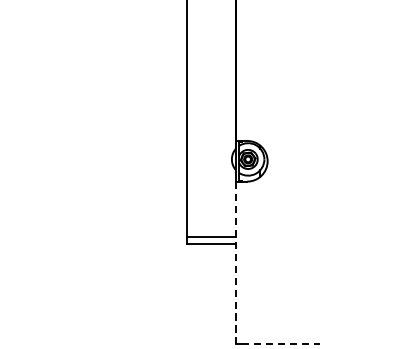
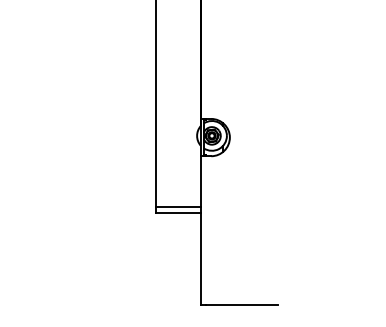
line: (235, 262) -> (200, 230), dashed -> solid
line: (281, 344) -> (242, 305), dashed -> solid

